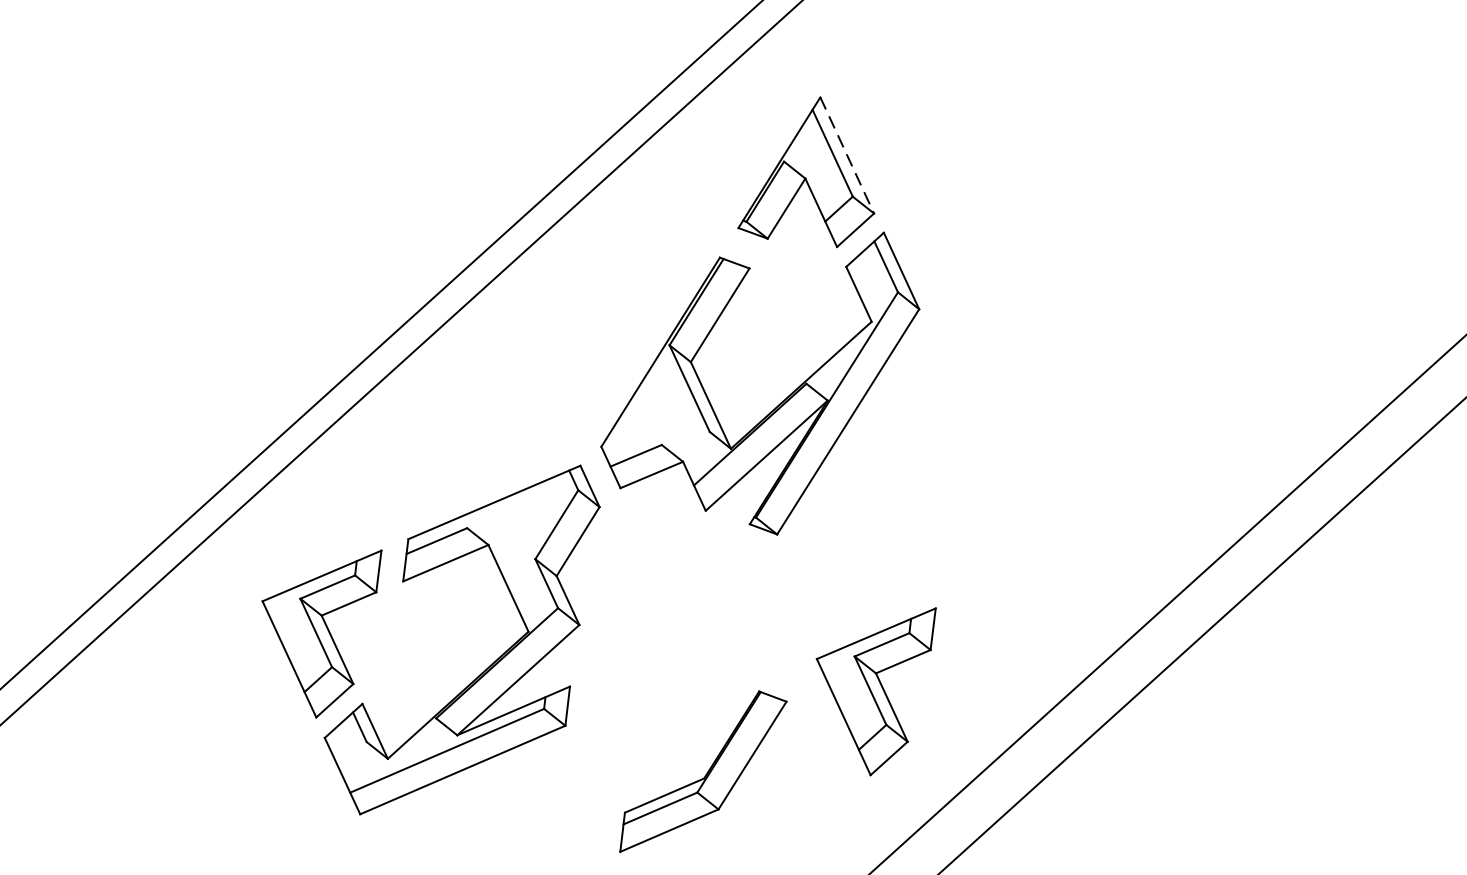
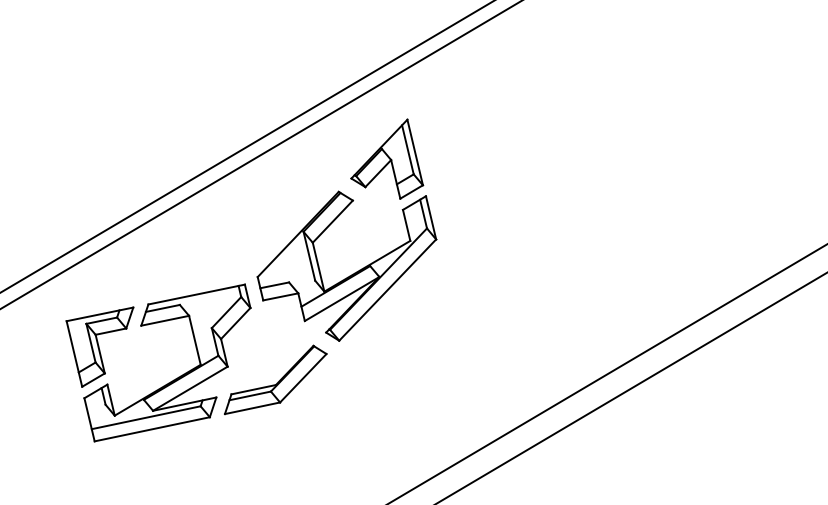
line: (847, 155) -> (415, 152), dashed -> solid
part: (887, 693) -> (379, 434), removed
part: (701, 768) -> (275, 379), moved

